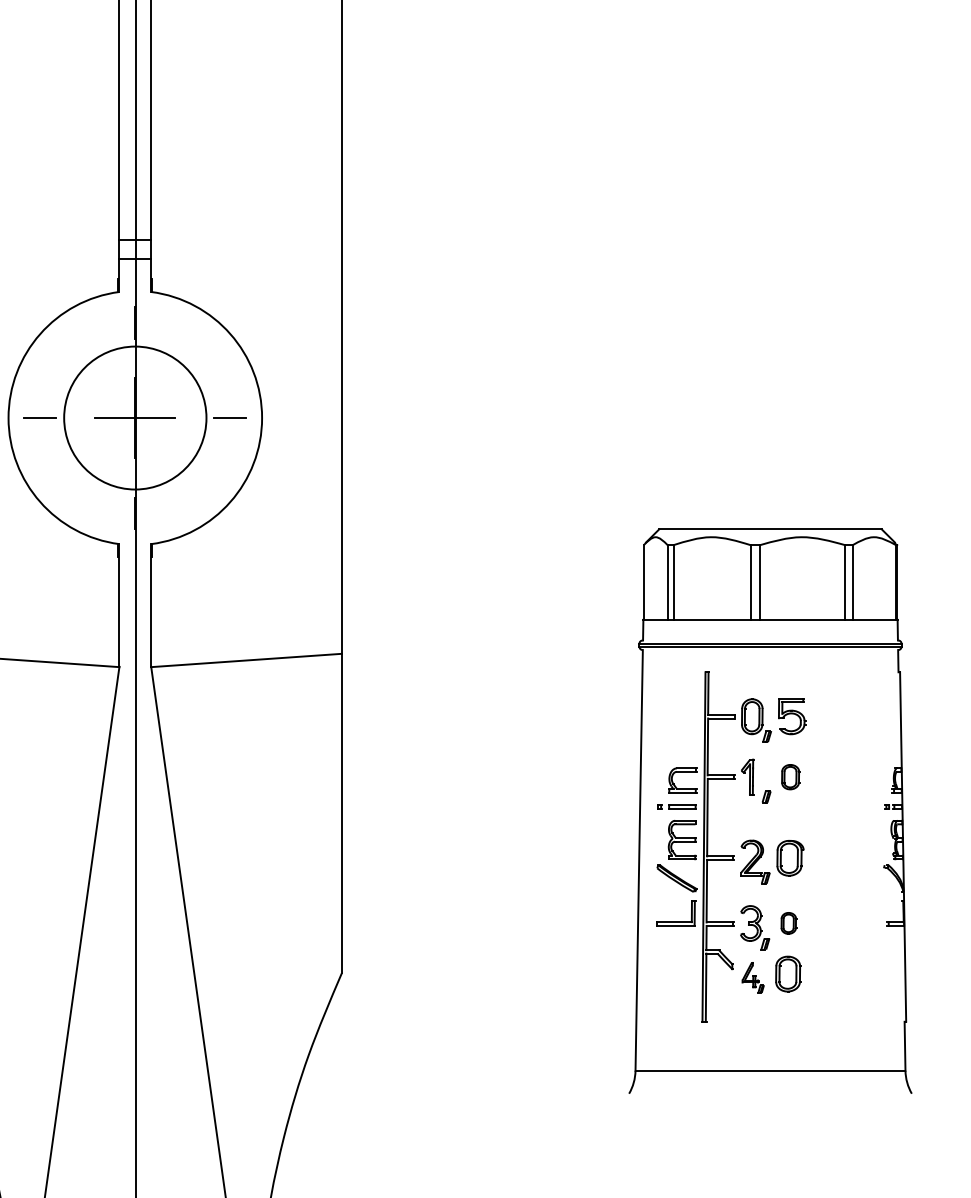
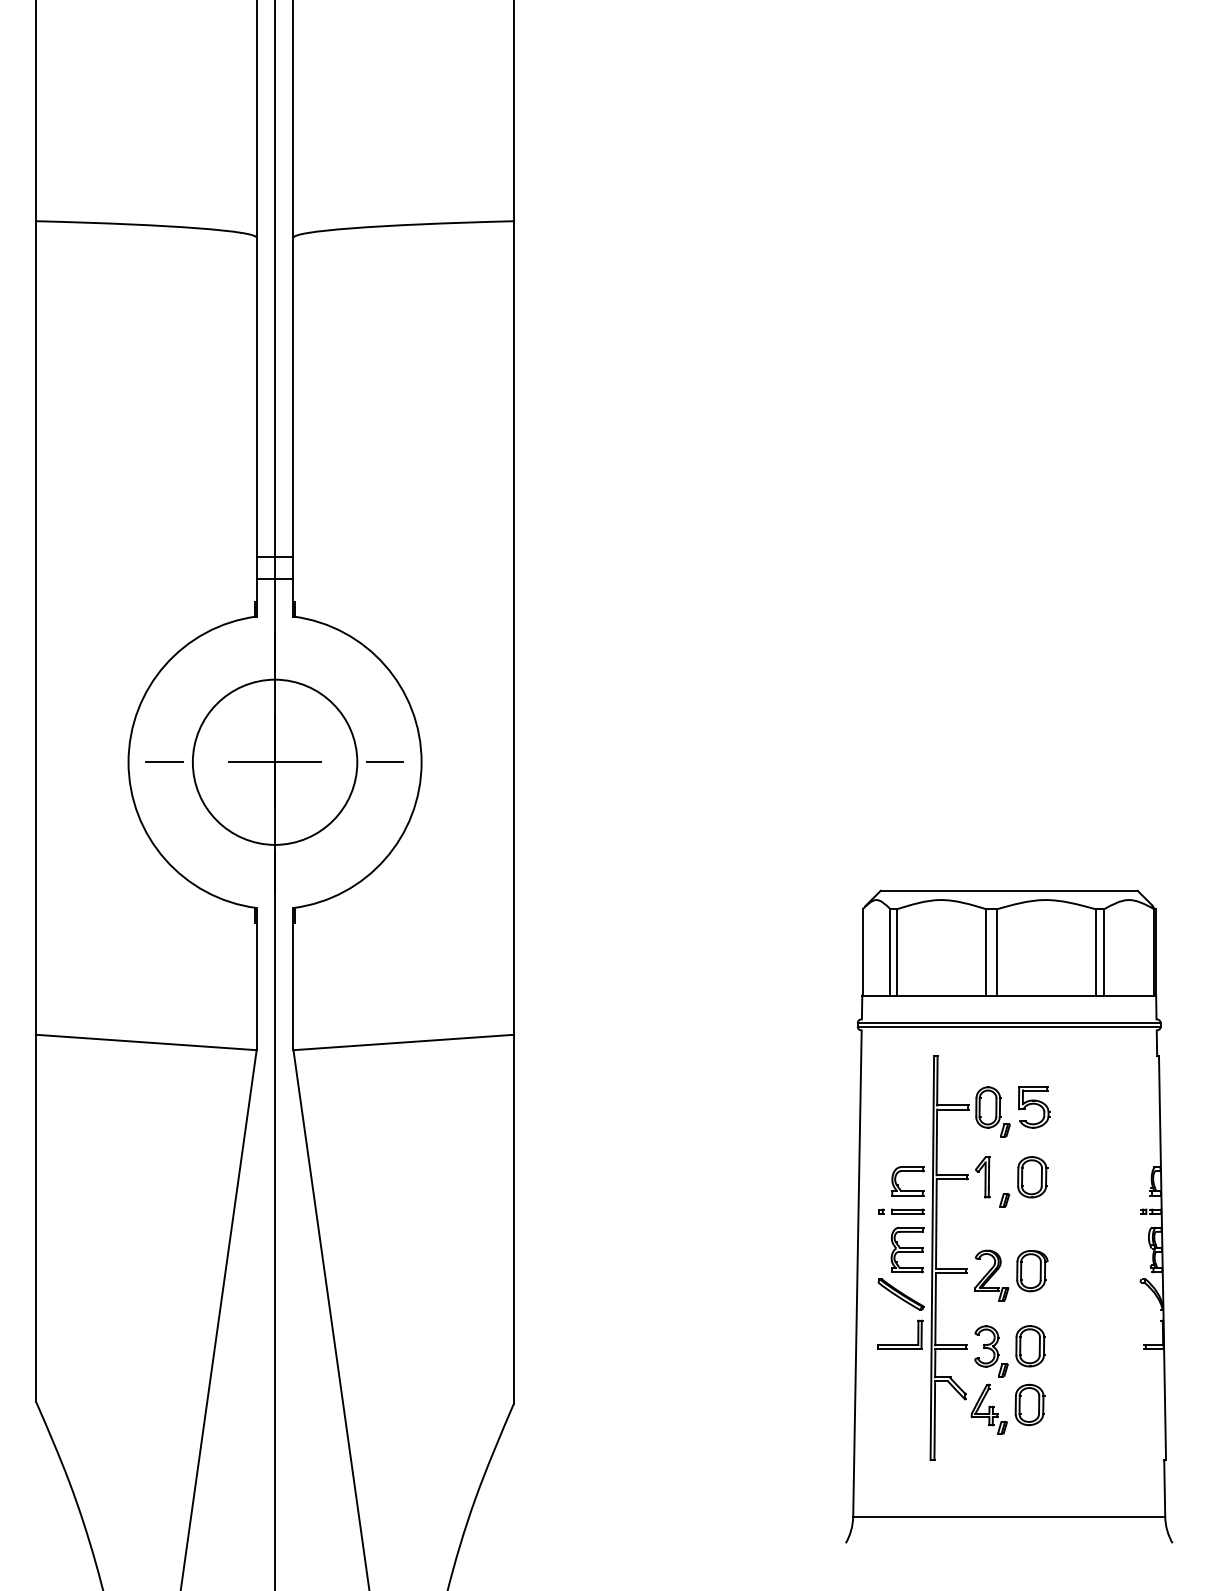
part: (790, 777) -> (1032, 1177), size x1.43
part: (788, 923) -> (1030, 1346), size x1.67
part: (752, 977) -> (988, 1408), size x1.43

